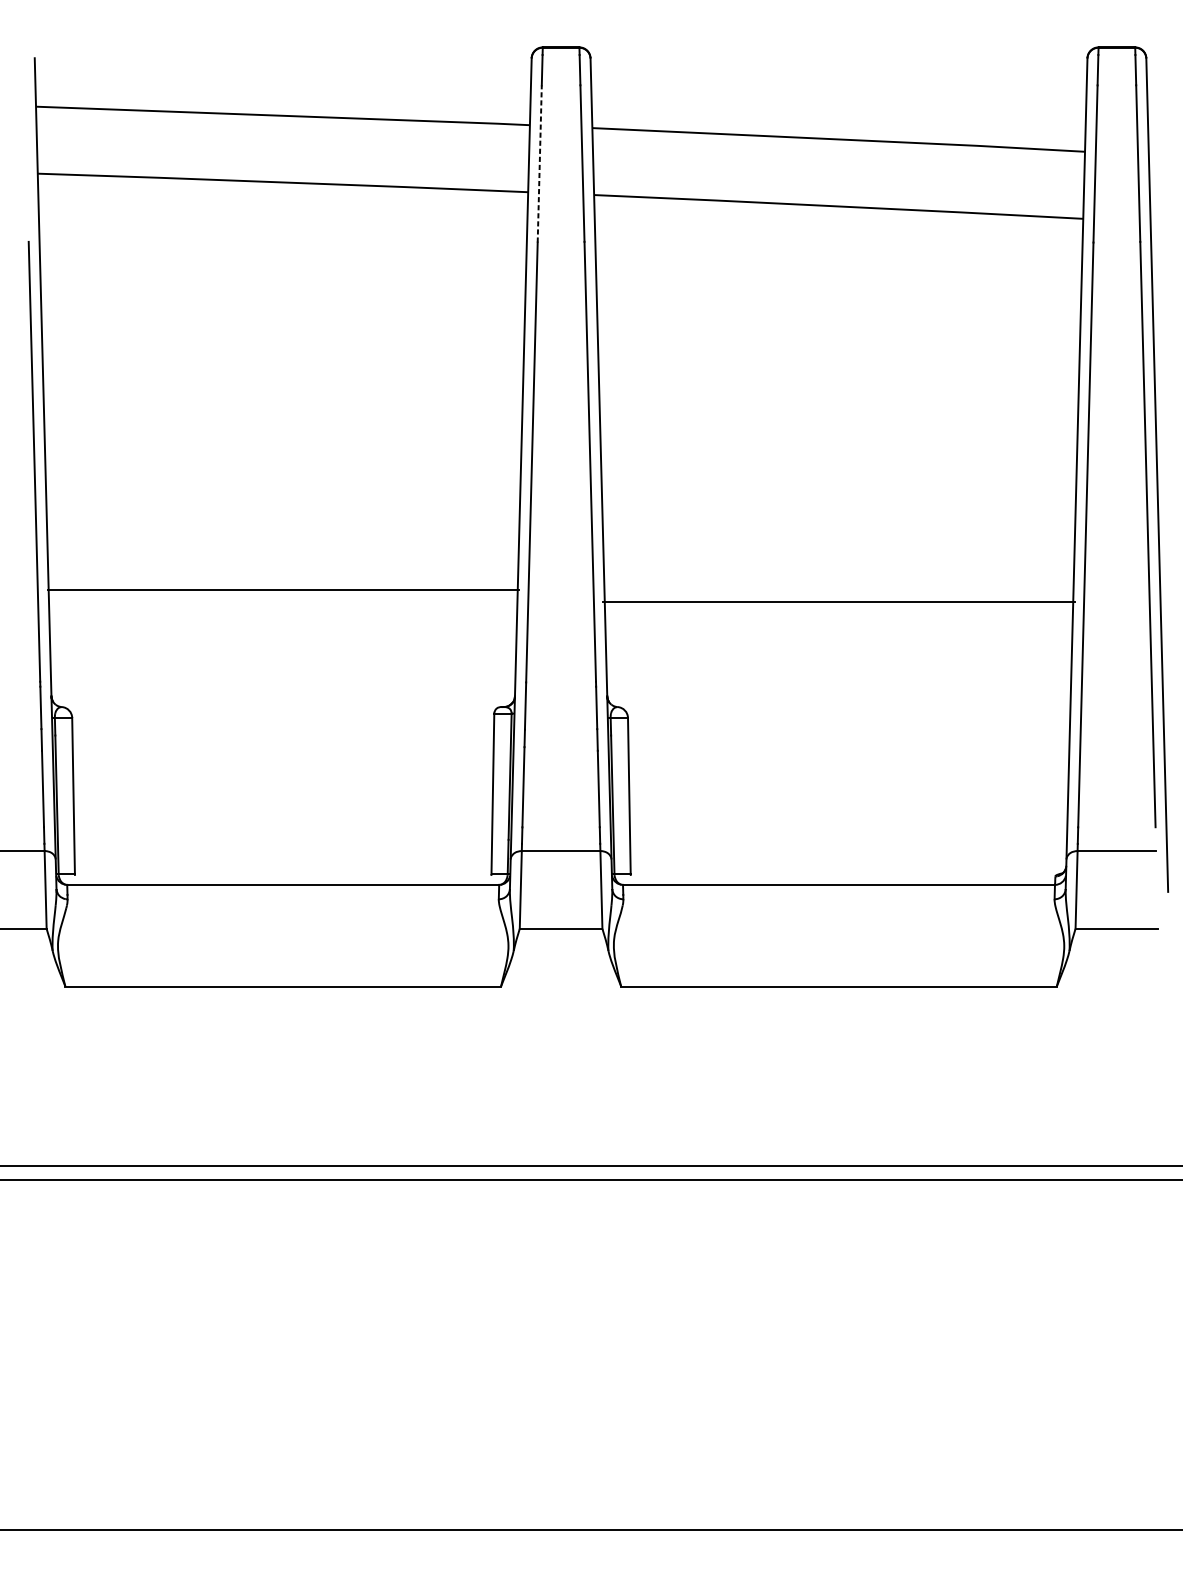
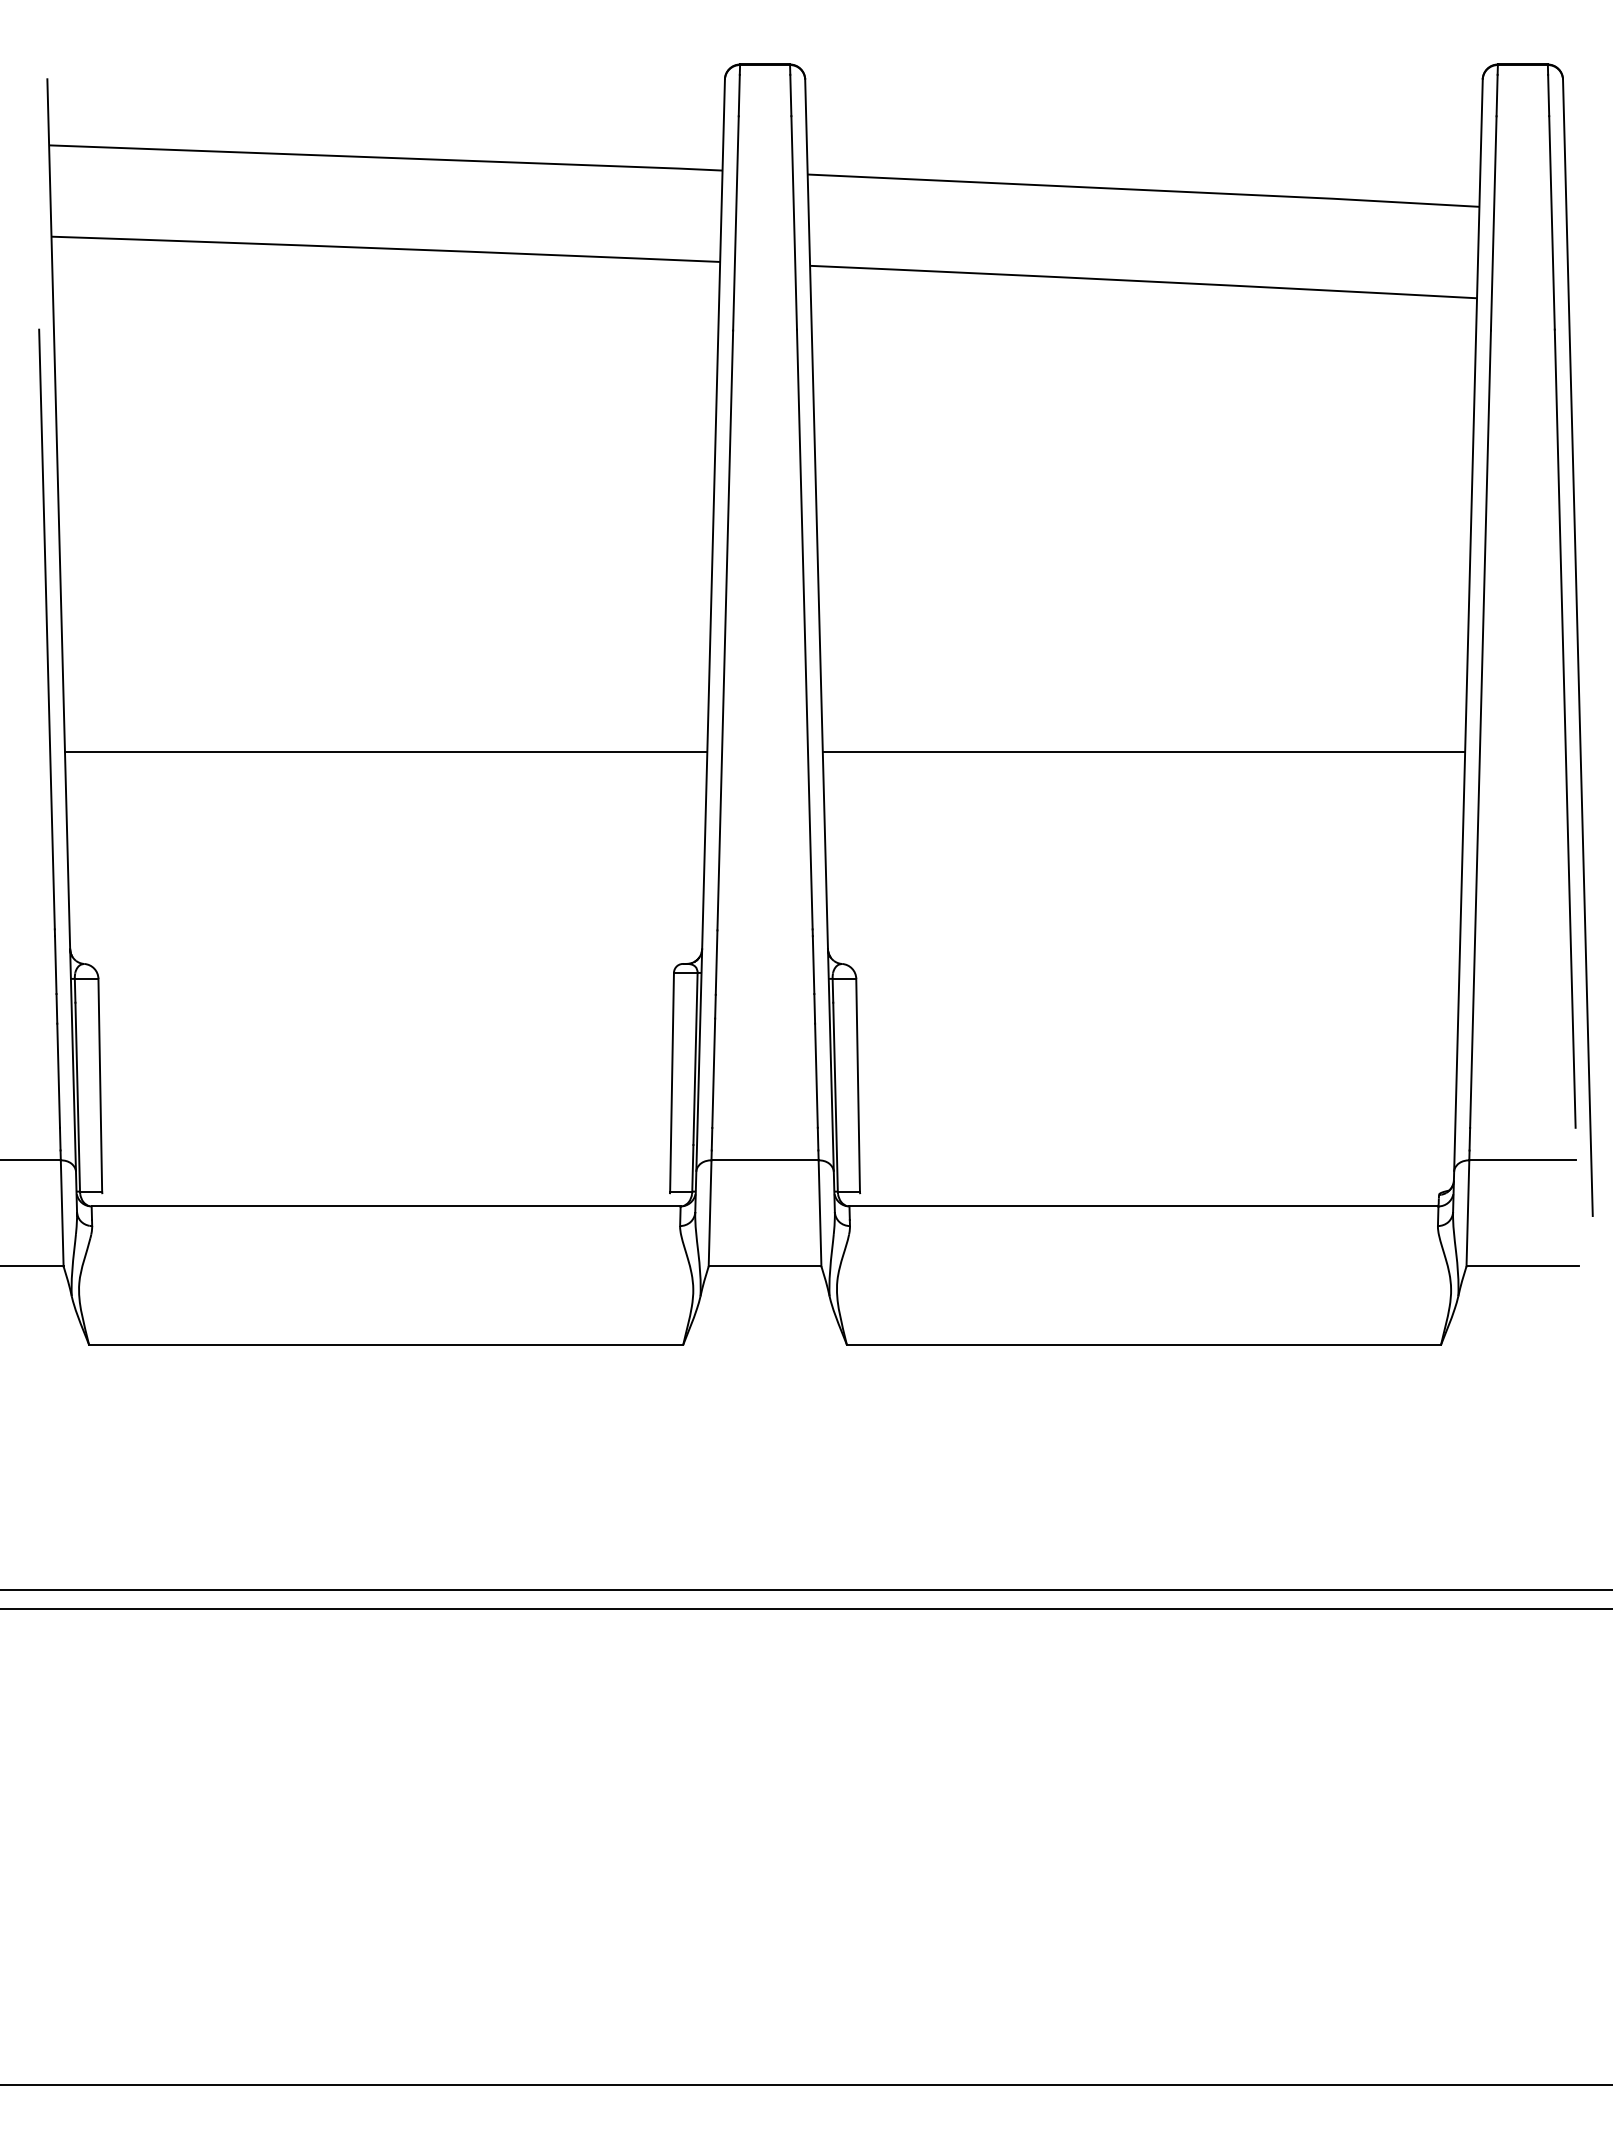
line: (539, 163) -> (735, 222), dashed -> solid
line: (282, 589) -> (385, 751), moved
line: (838, 601) -> (1143, 751), moved

